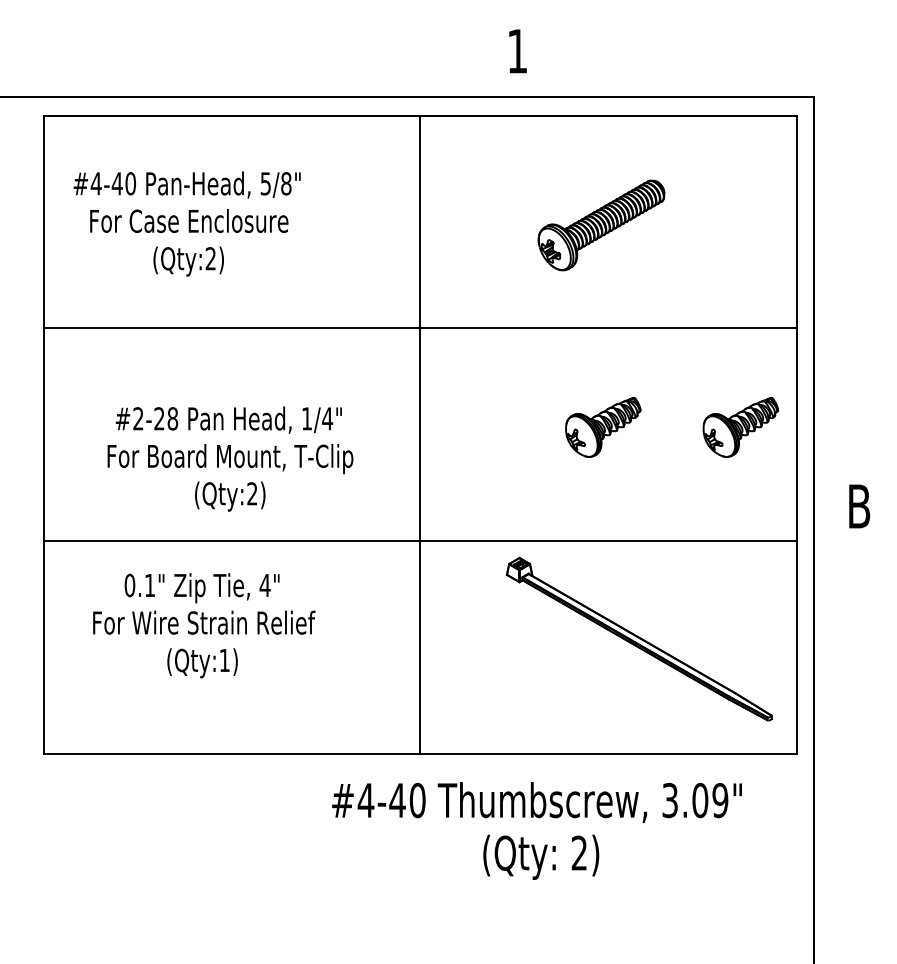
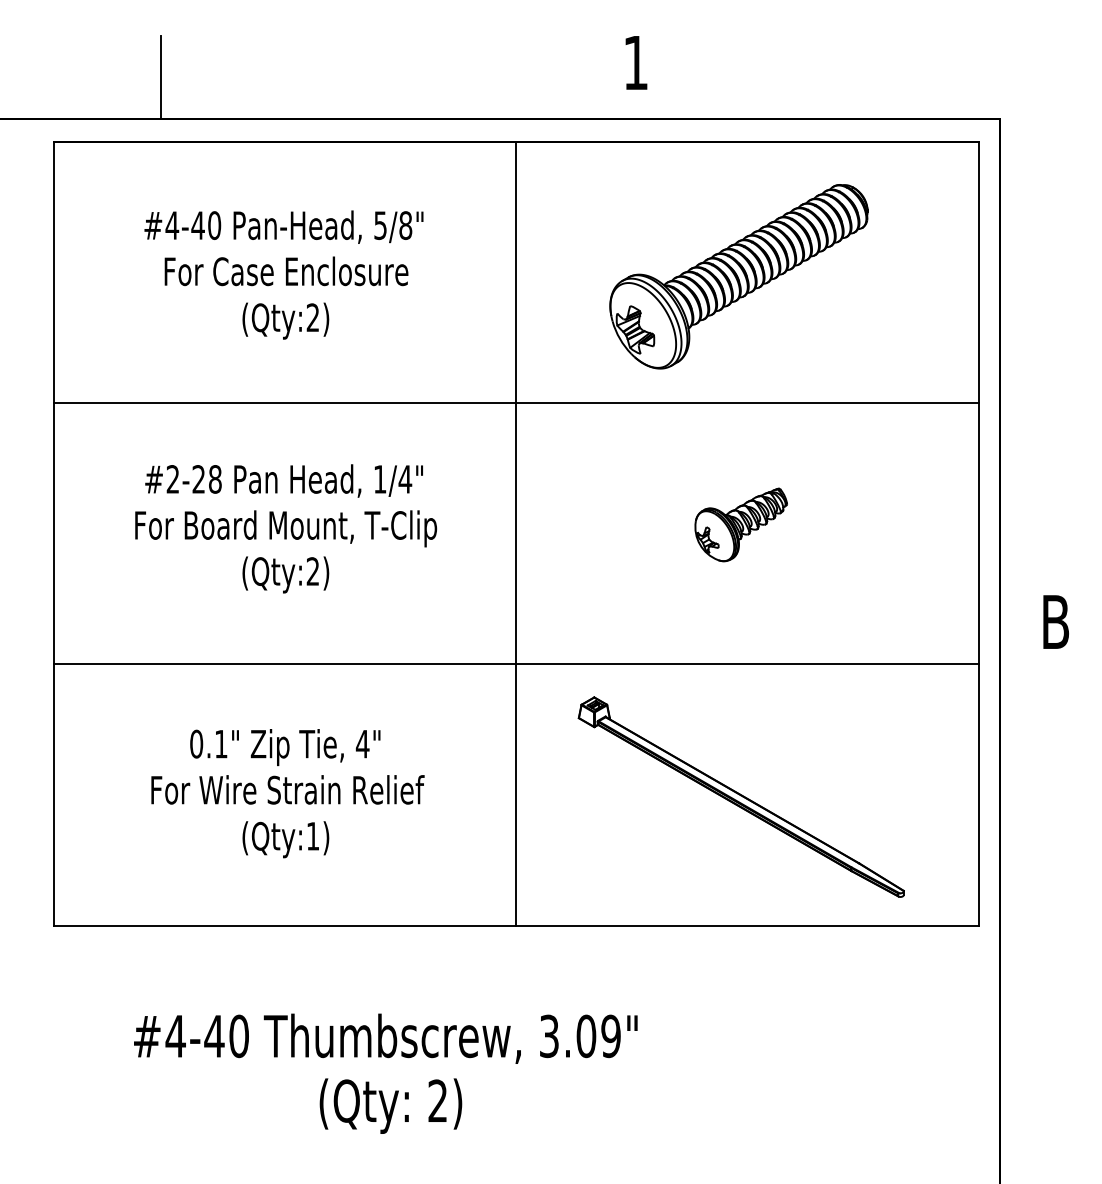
line: (131, 63) -> (161, 77), added
text: (186, 223) -> (283, 274), moved
part: (601, 225) -> (738, 276), size x1.67
part: (740, 427) -> (909, 524), removed
text: (230, 458) -> (286, 528), moved
text: (203, 625) -> (287, 793), moved
part: (638, 638) -> (740, 796), moved
text: (536, 830) -> (385, 1073), moved

